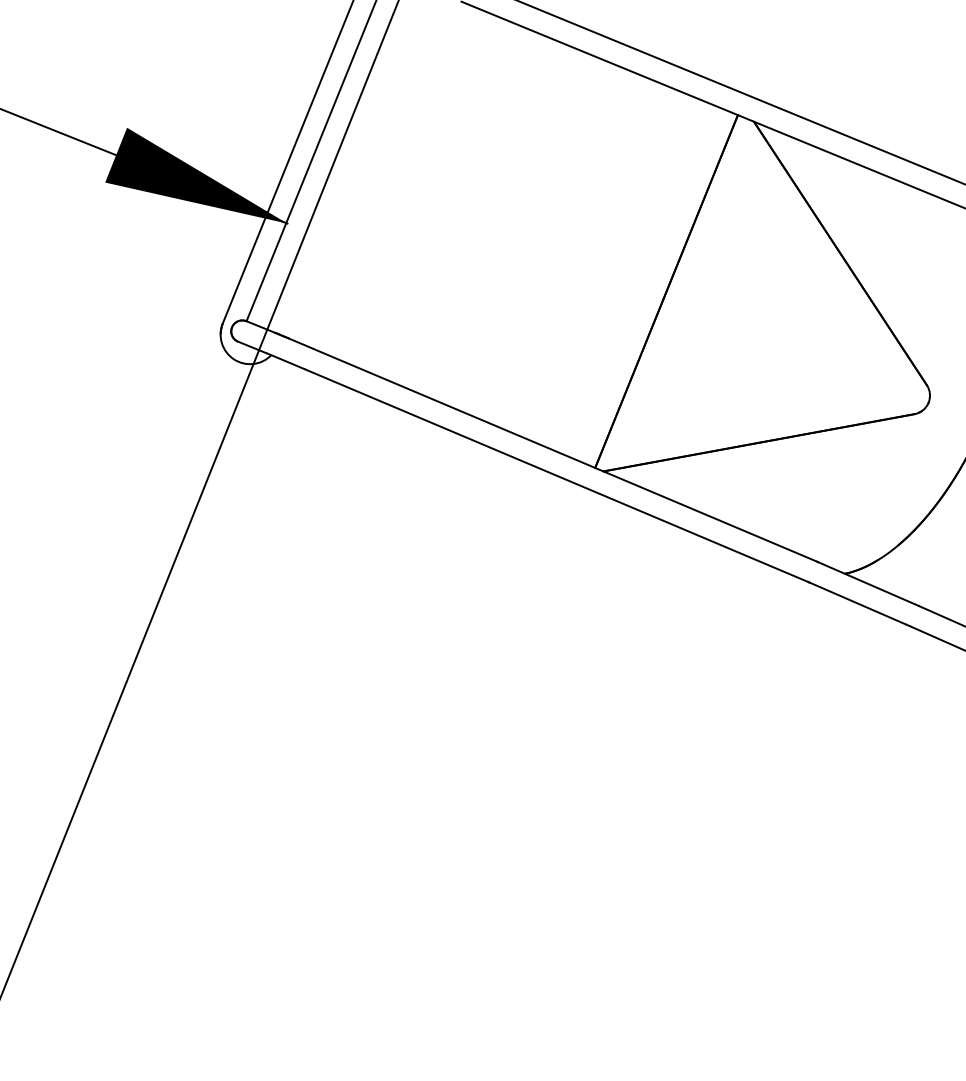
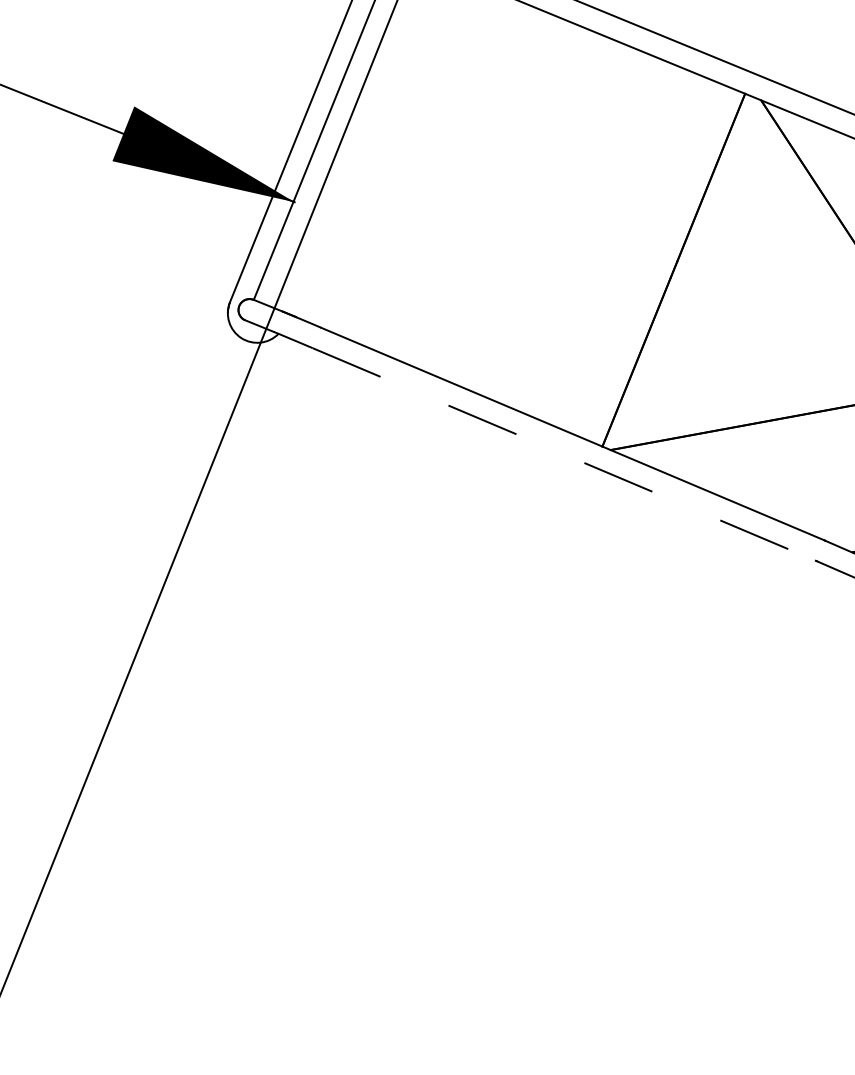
line: (557, 476) -> (564, 455), solid -> dashed

